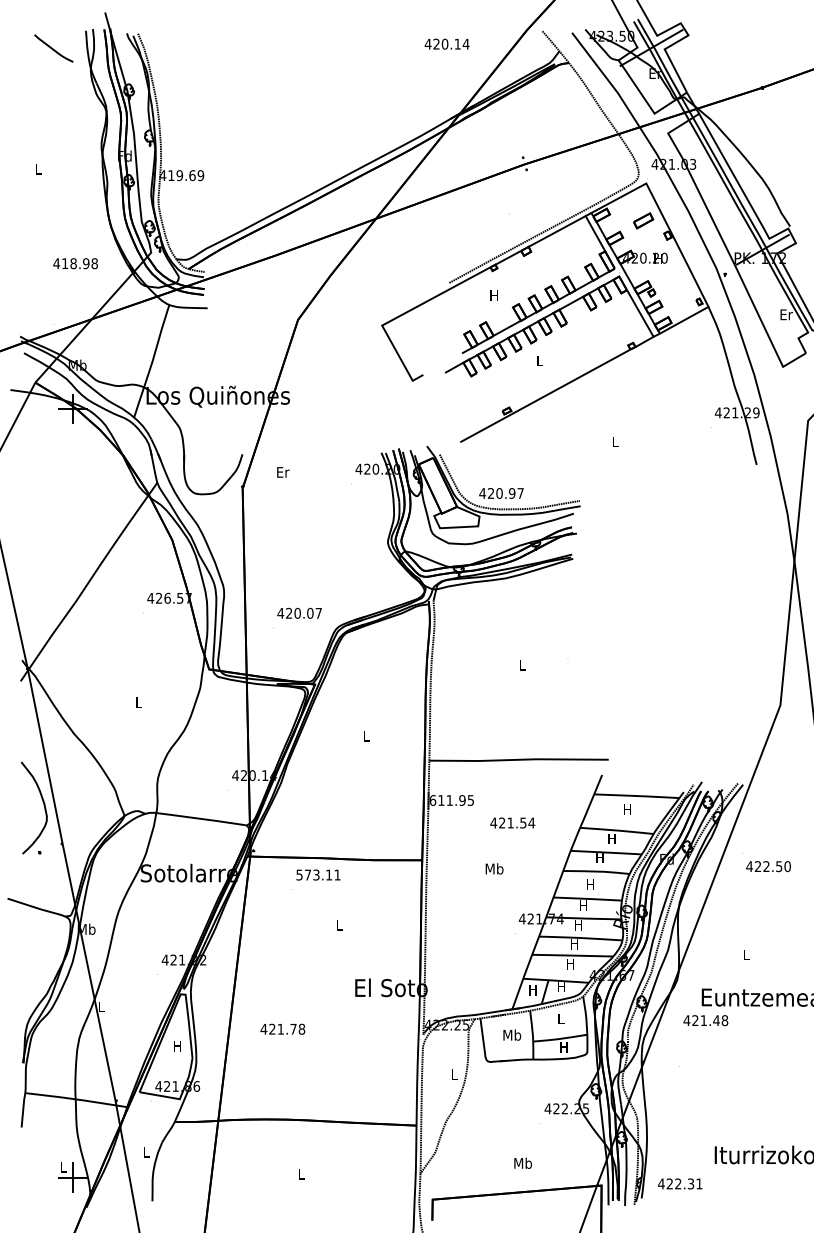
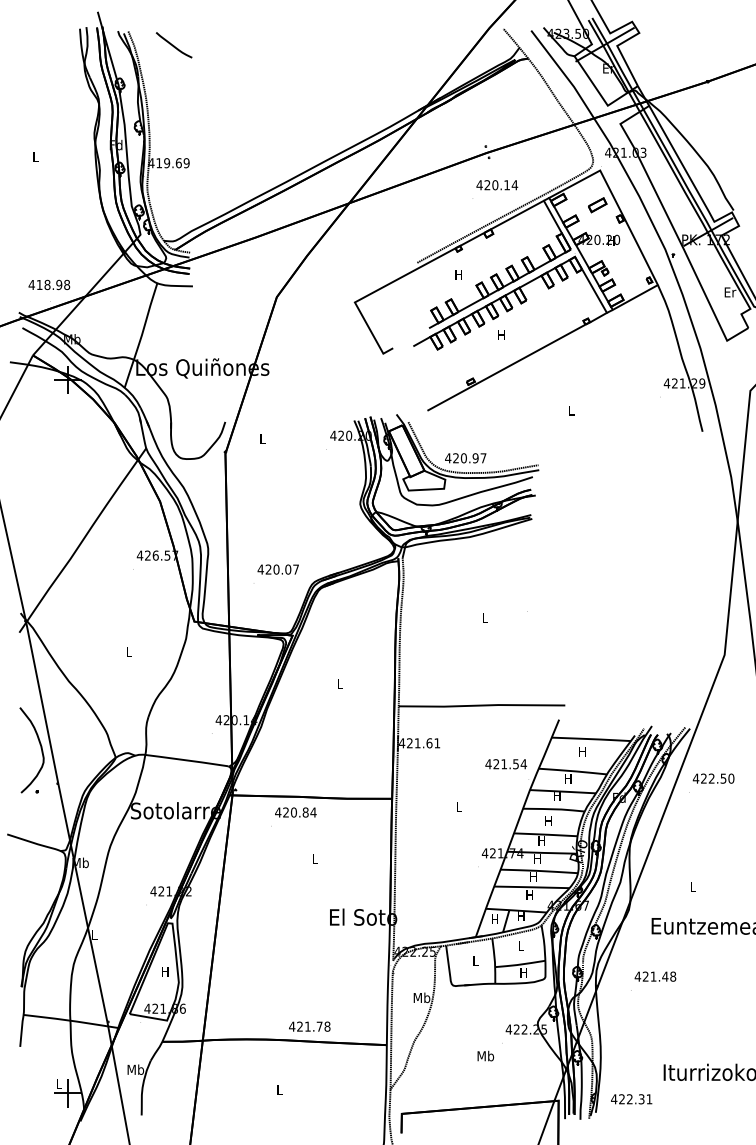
text: (447, 44) -> (497, 185), moved
curve: (53, 48) -> (173, 45), moved
text: (75, 263) -> (49, 284), moved
text: (540, 360) -> (501, 334), L -> H
text: (282, 472) -> (262, 438), Er -> L
text: (451, 800) -> (419, 743), 611.95 -> 421.61
text: (512, 823) -> (505, 764), moved
text: (768, 866) -> (713, 778), moved
text: (494, 868) -> (459, 806), Mb -> L
text: (318, 875) -> (295, 812), 573.11 -> 420.84
text: (705, 1020) -> (655, 976), moved
text: (282, 1029) -> (309, 1026), moved
text: (512, 1034) -> (475, 960), Mb -> L
text: (453, 1074) -> (421, 997), L -> Mb
text: (145, 1151) -> (135, 1069), L -> Mb
text: (522, 1162) -> (485, 1055), moved

